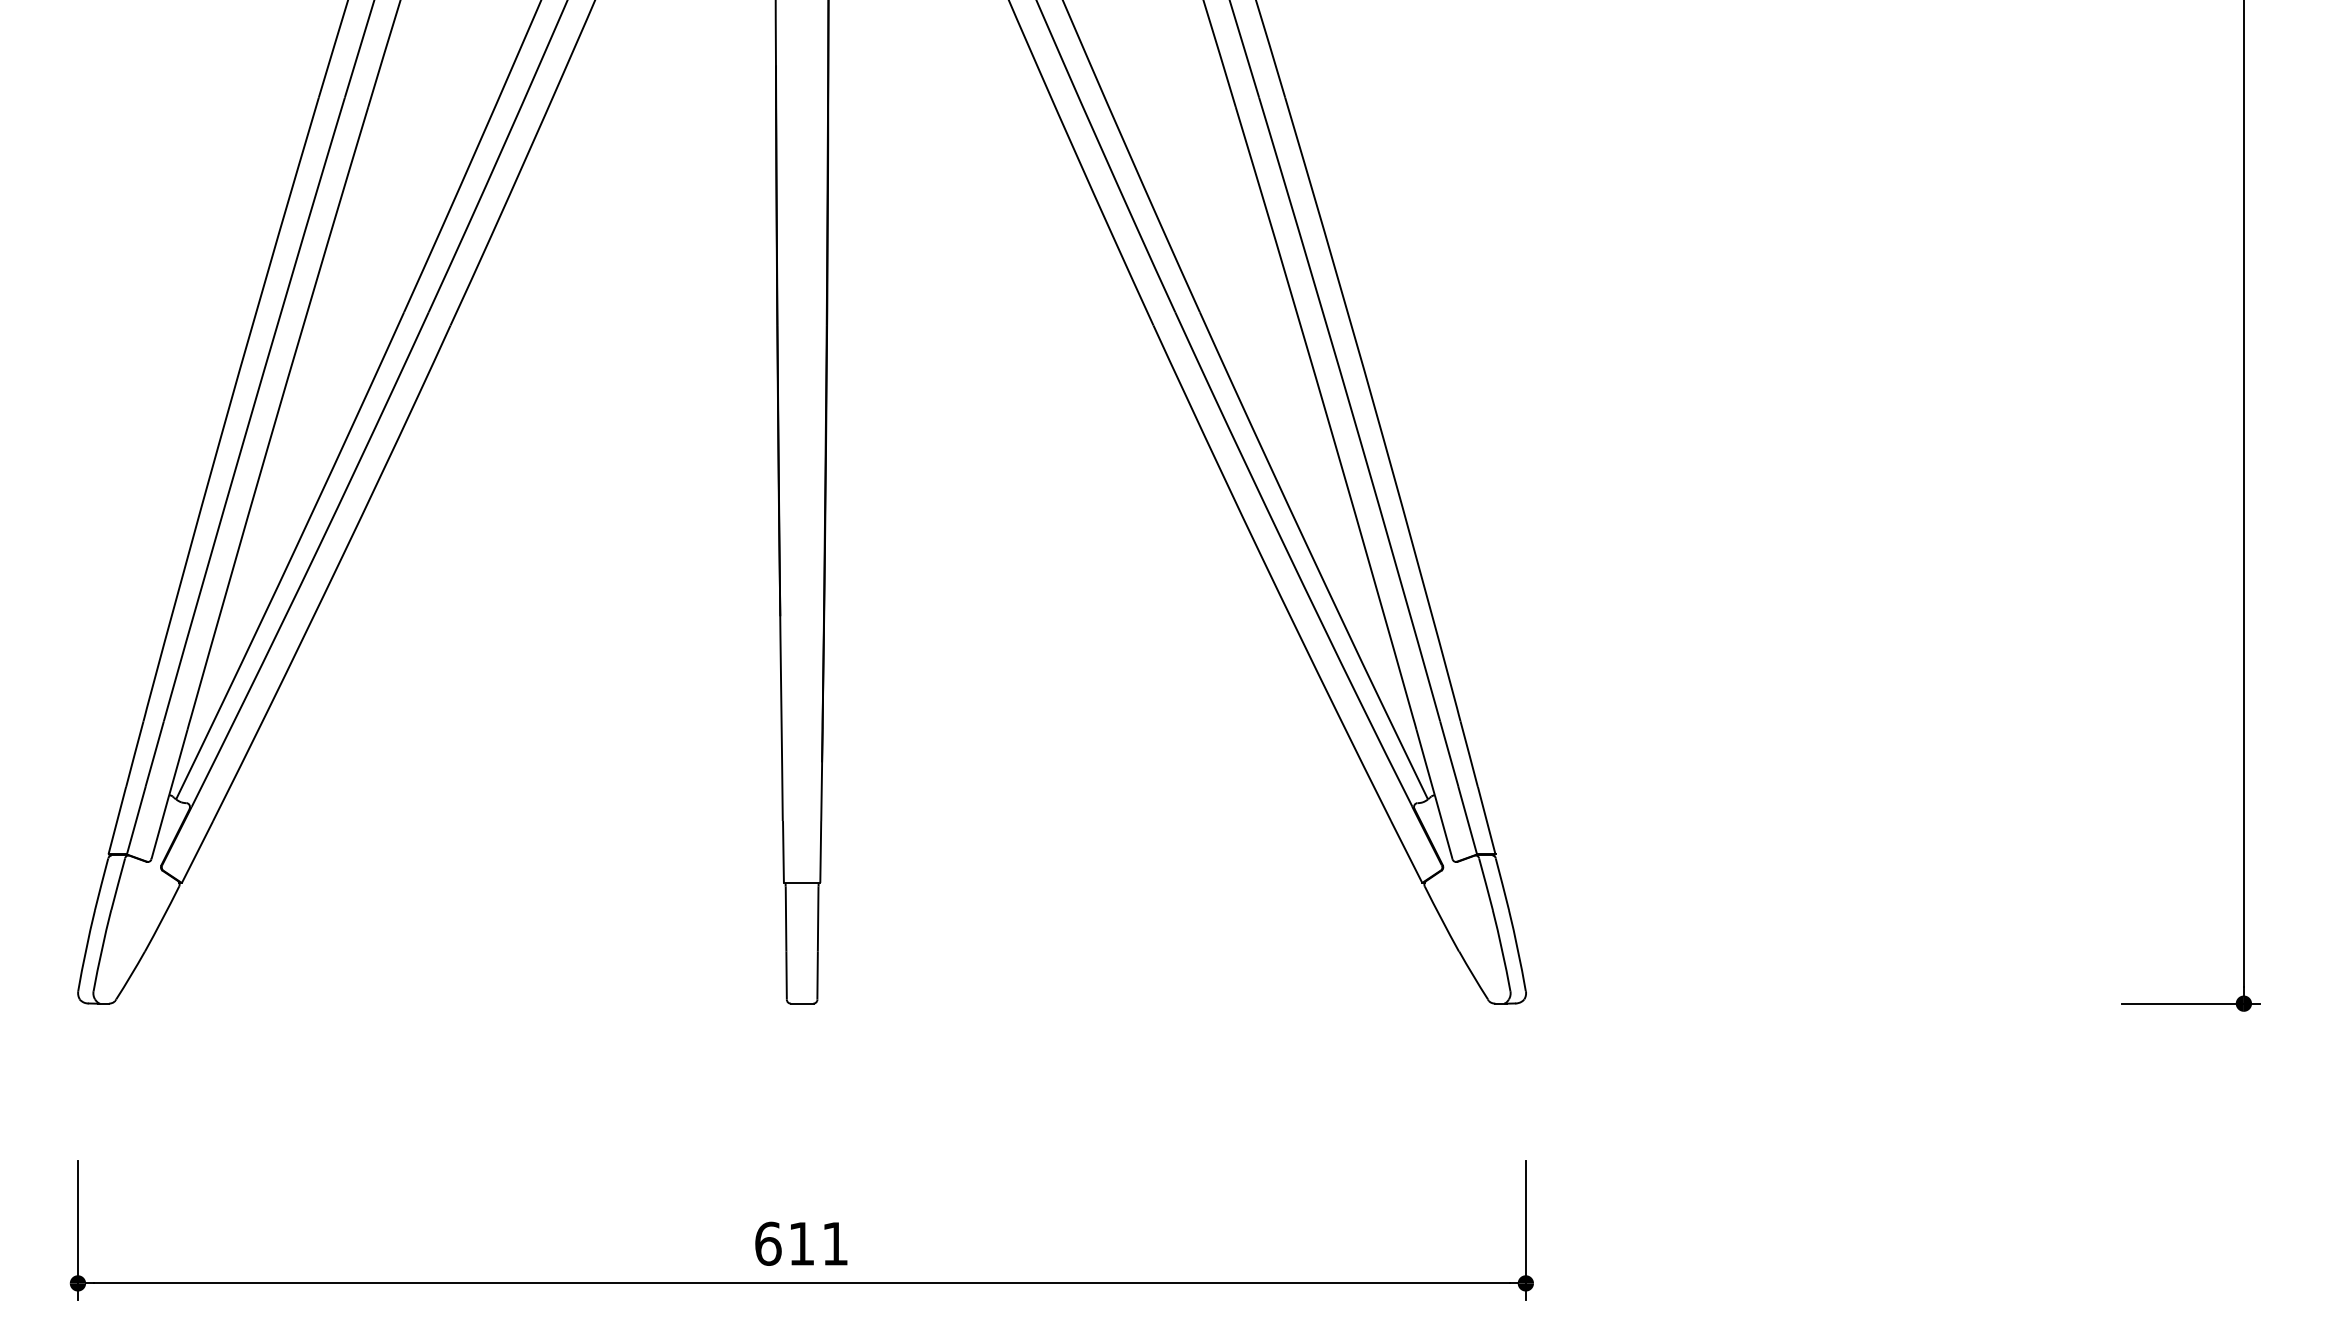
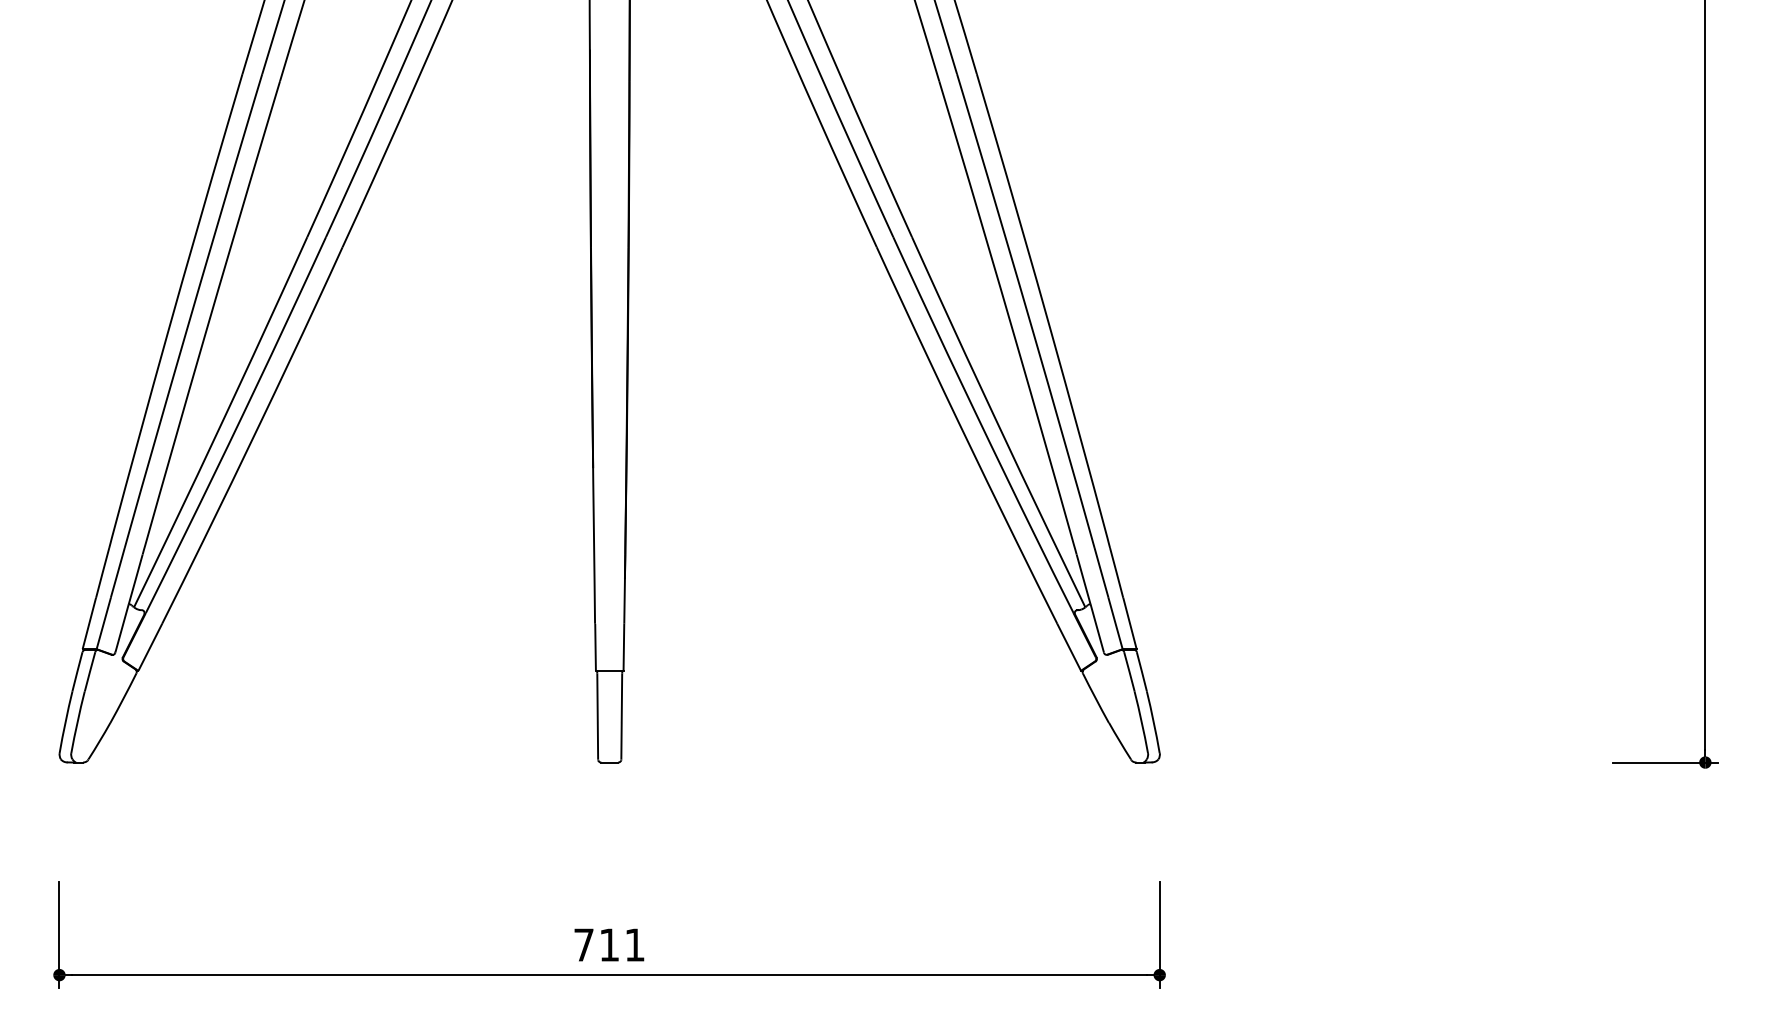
text: (768, 1243) -> (584, 944), 611 -> 711

